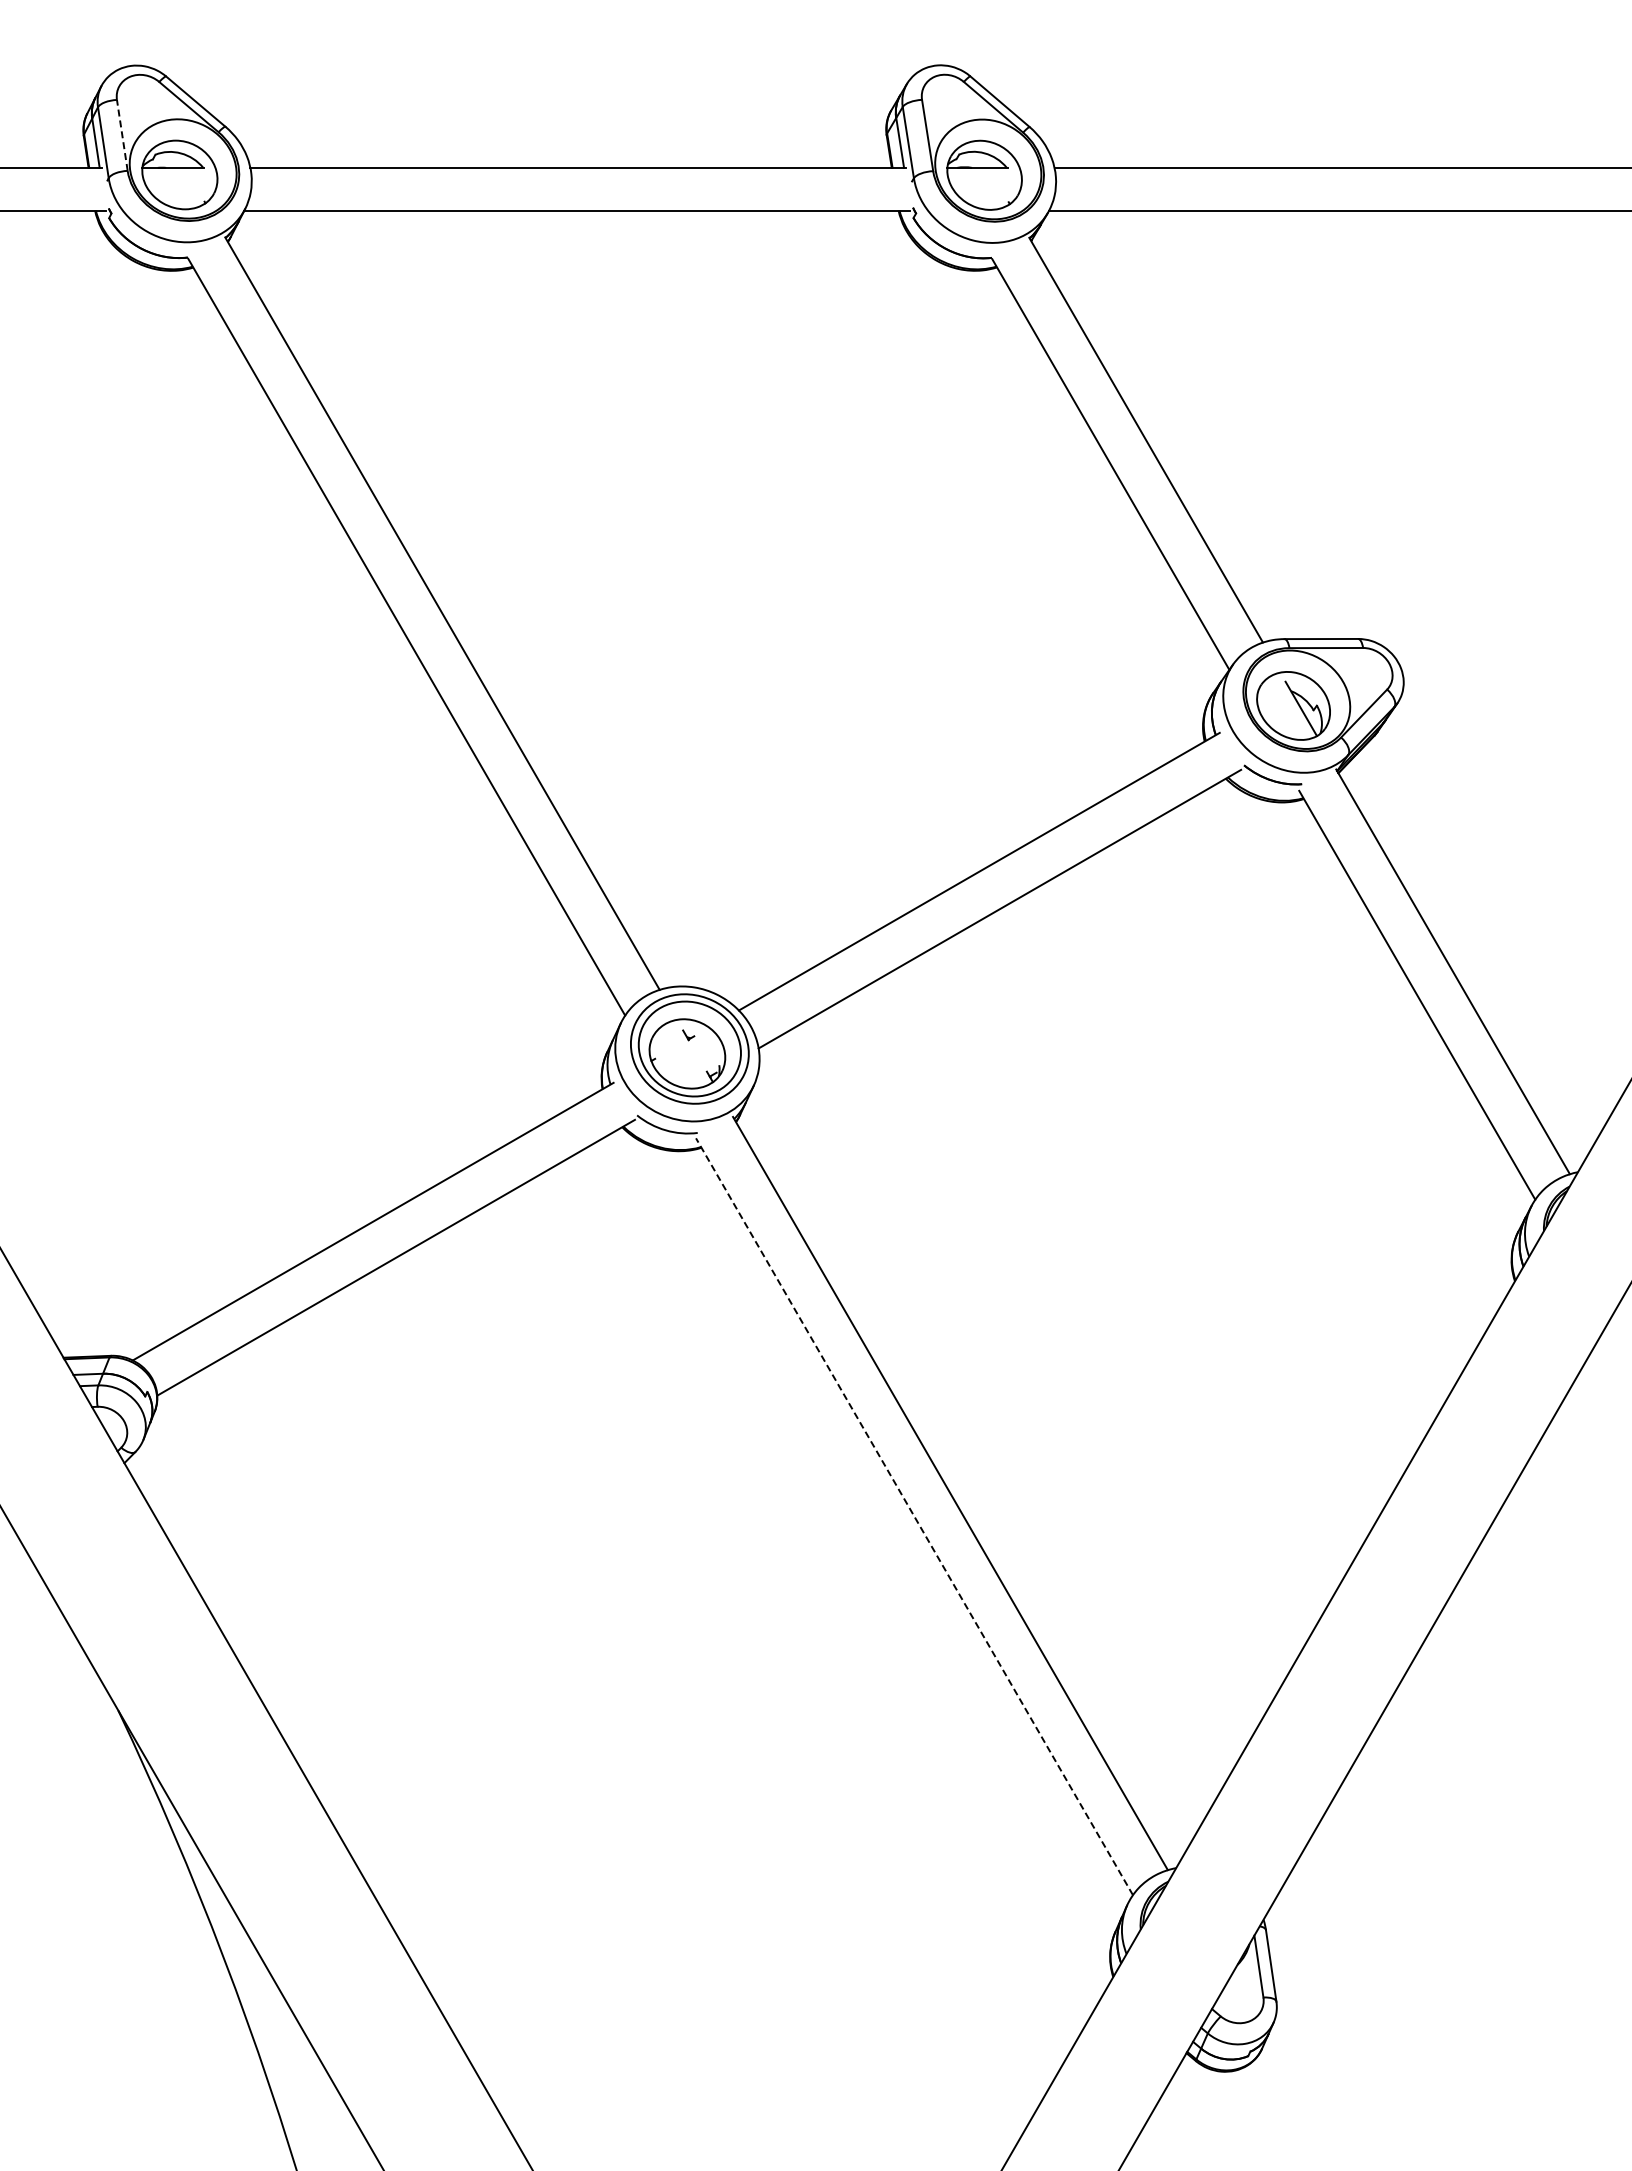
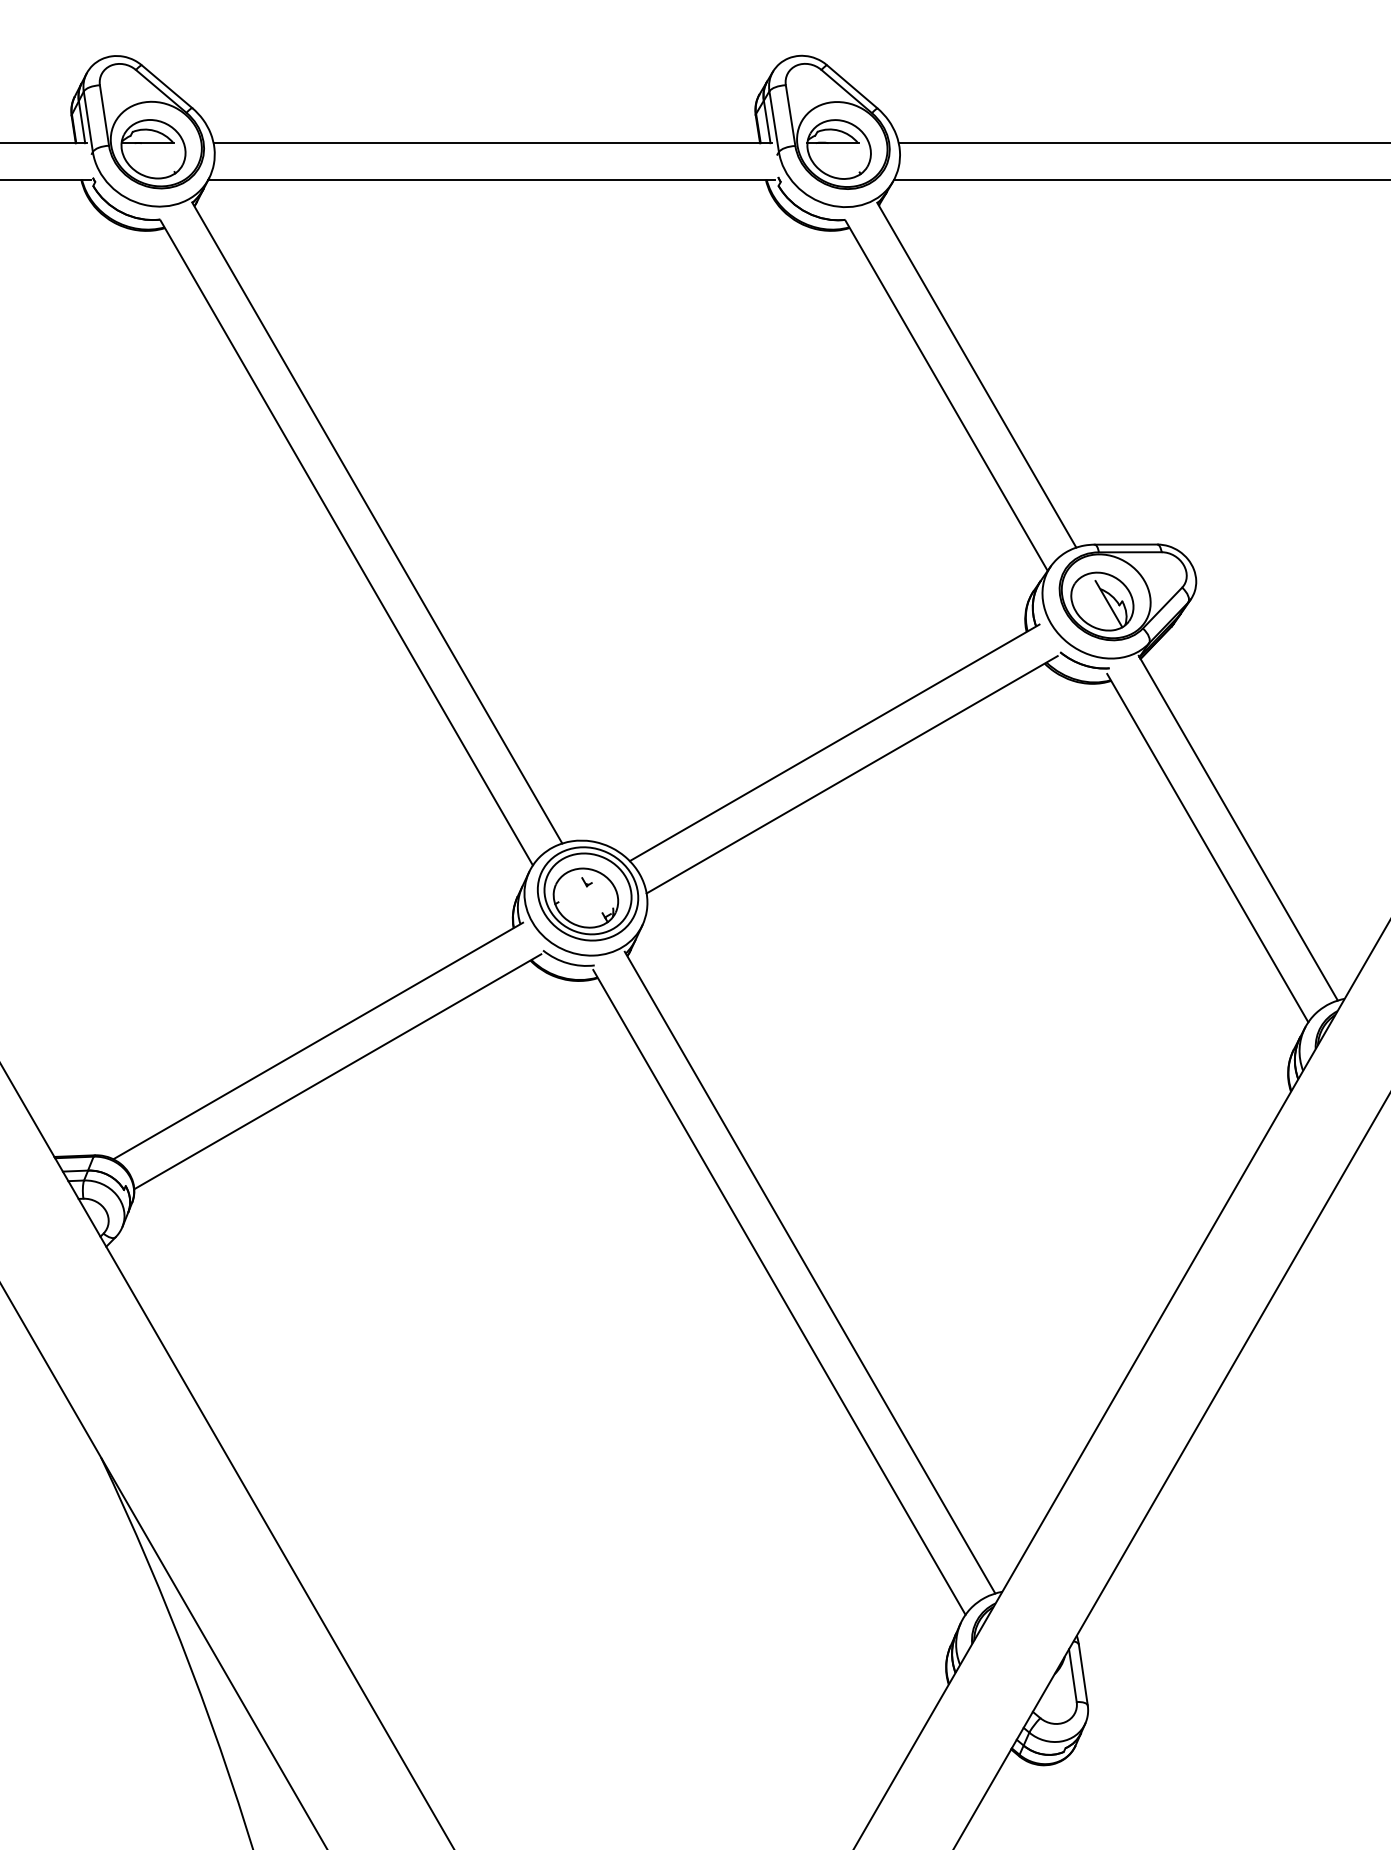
line: (122, 135) -> (104, 115), dashed -> solid
line: (914, 1516) -> (779, 1292), dashed -> solid

